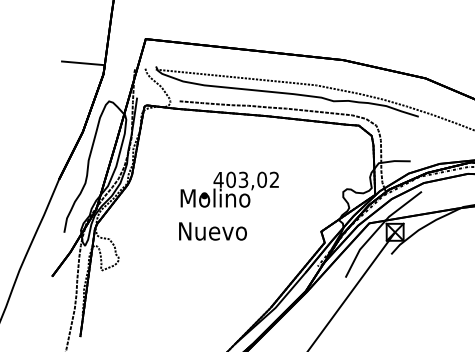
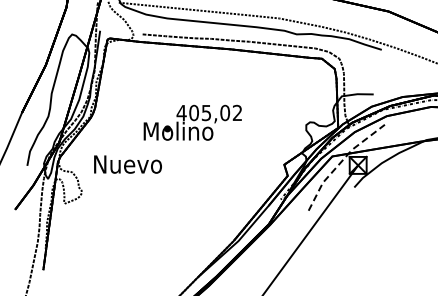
text: (243, 179) -> (206, 112), 403,02 -> 405,02
line: (377, 229) -> (340, 162), solid -> dashed
text: (212, 231) -> (127, 164), moved

